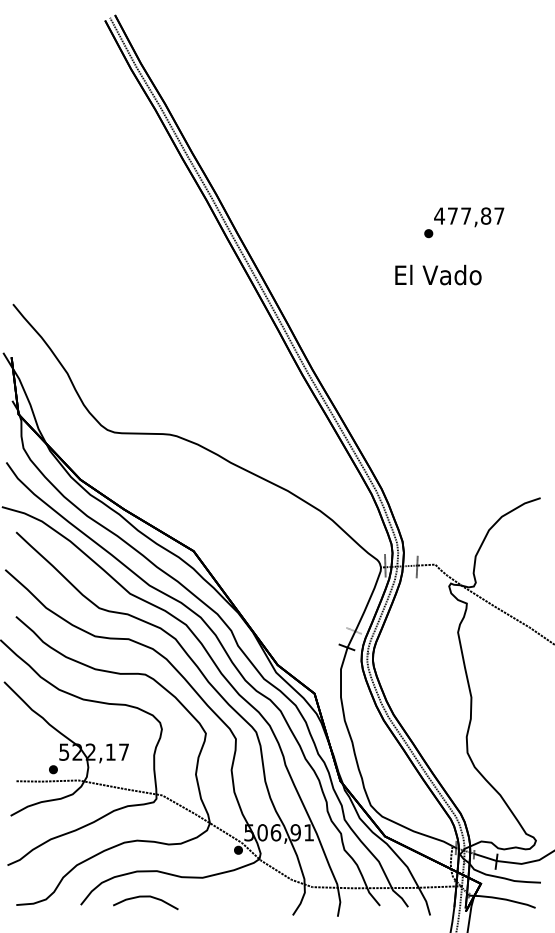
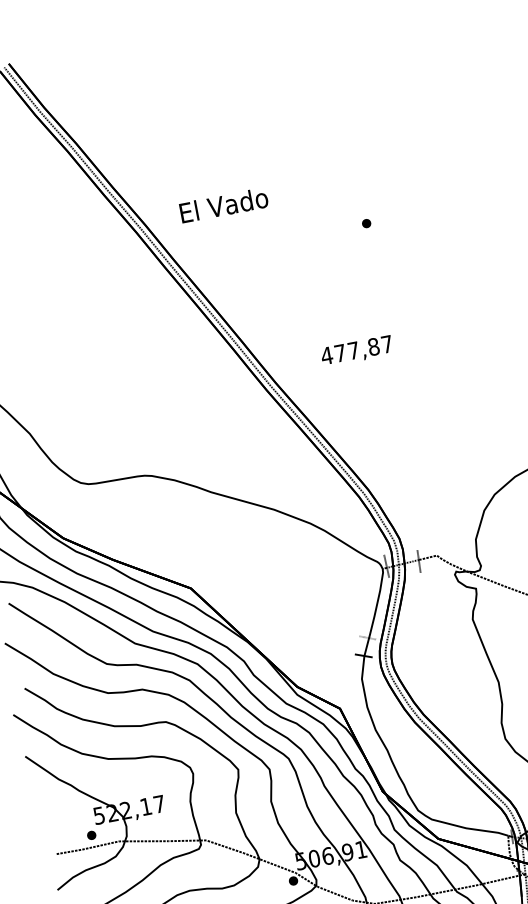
text: (469, 217) -> (357, 351), moved
text: (438, 274) -> (223, 204), moved

